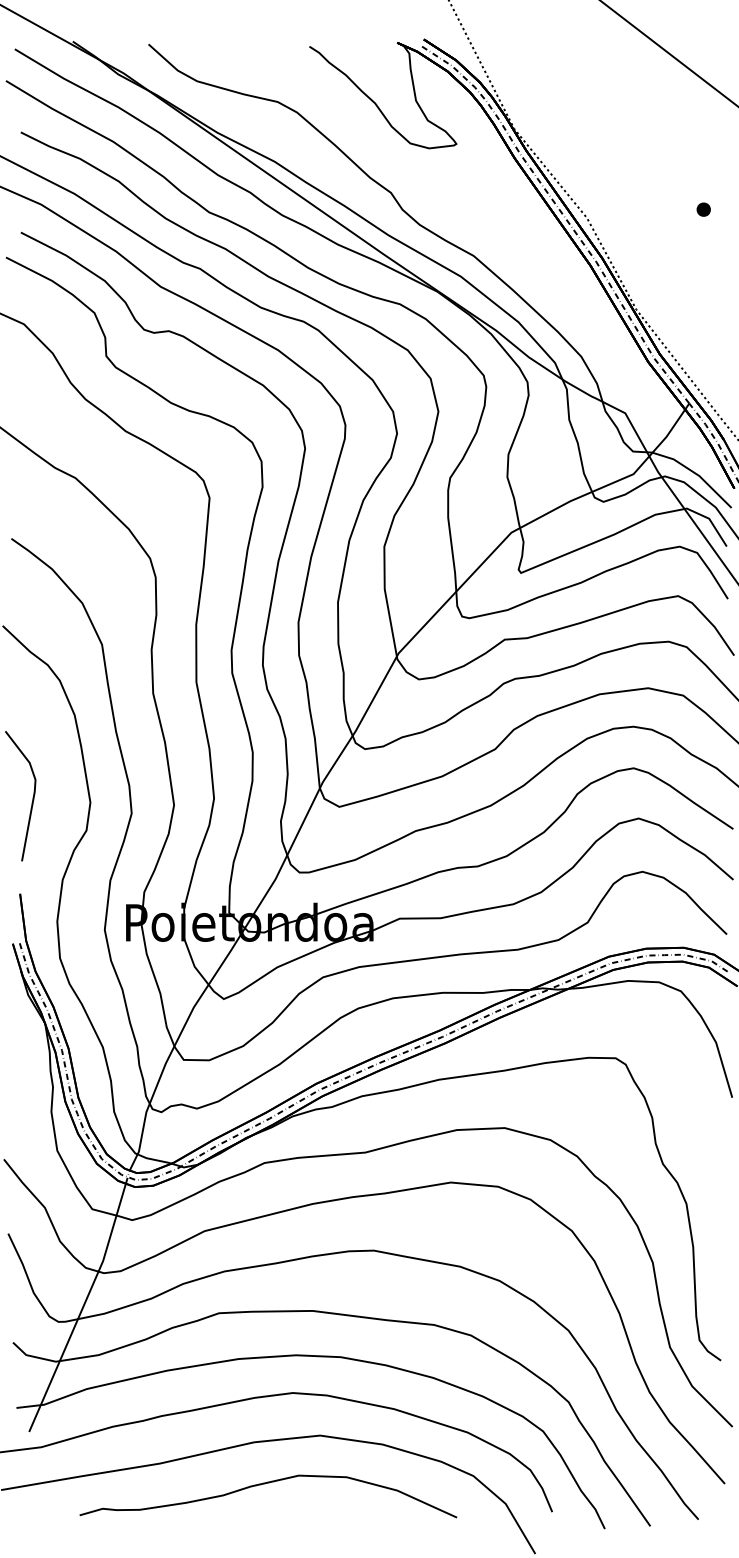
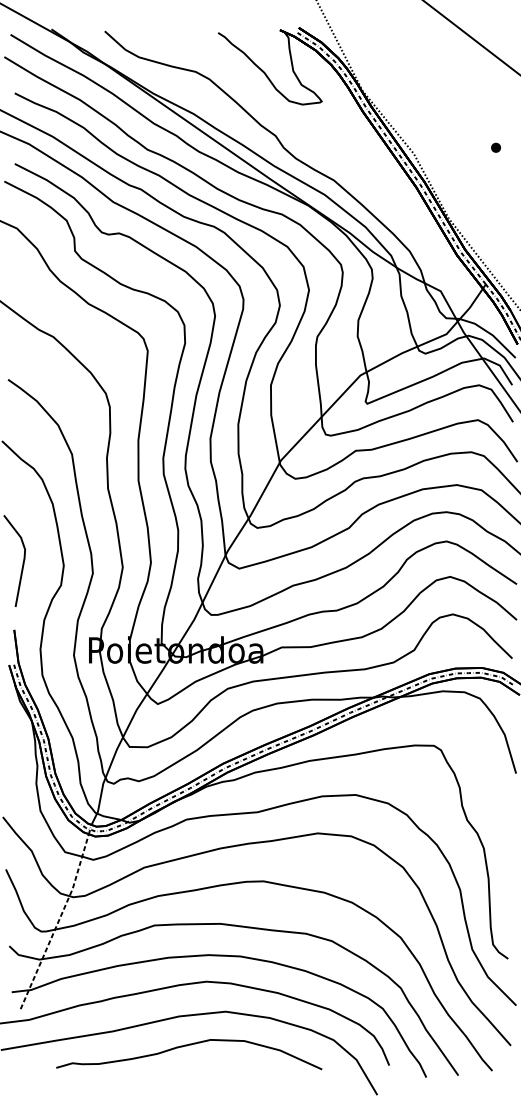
line: (82, 1308) -> (58, 922), solid -> dashed

